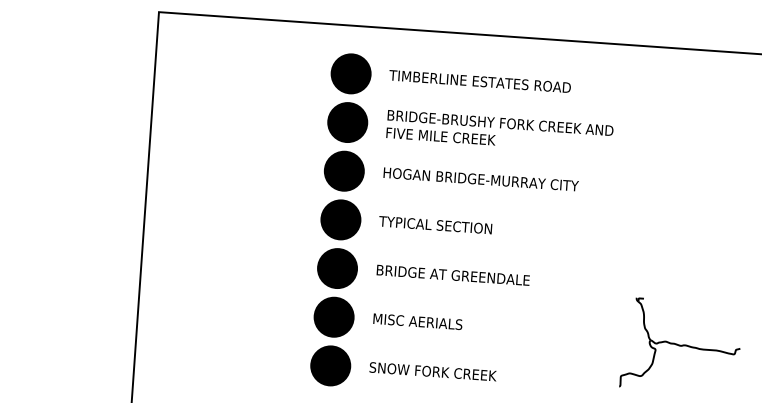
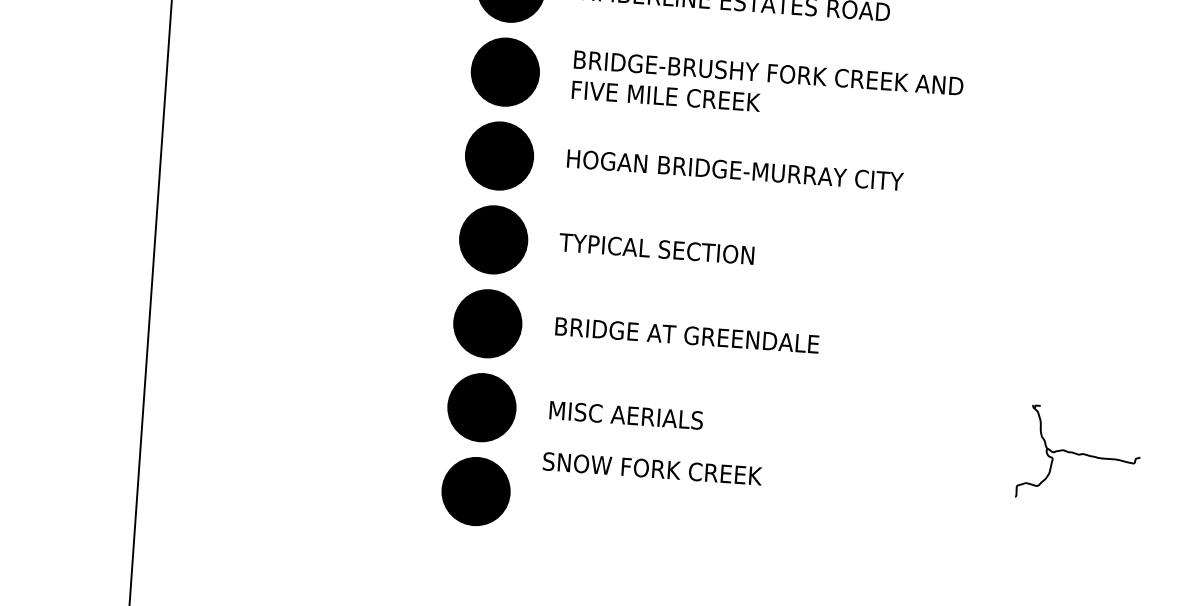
part: (679, 342) -> (1077, 451), size x0.6
text: (432, 371) -> (651, 468), moved

